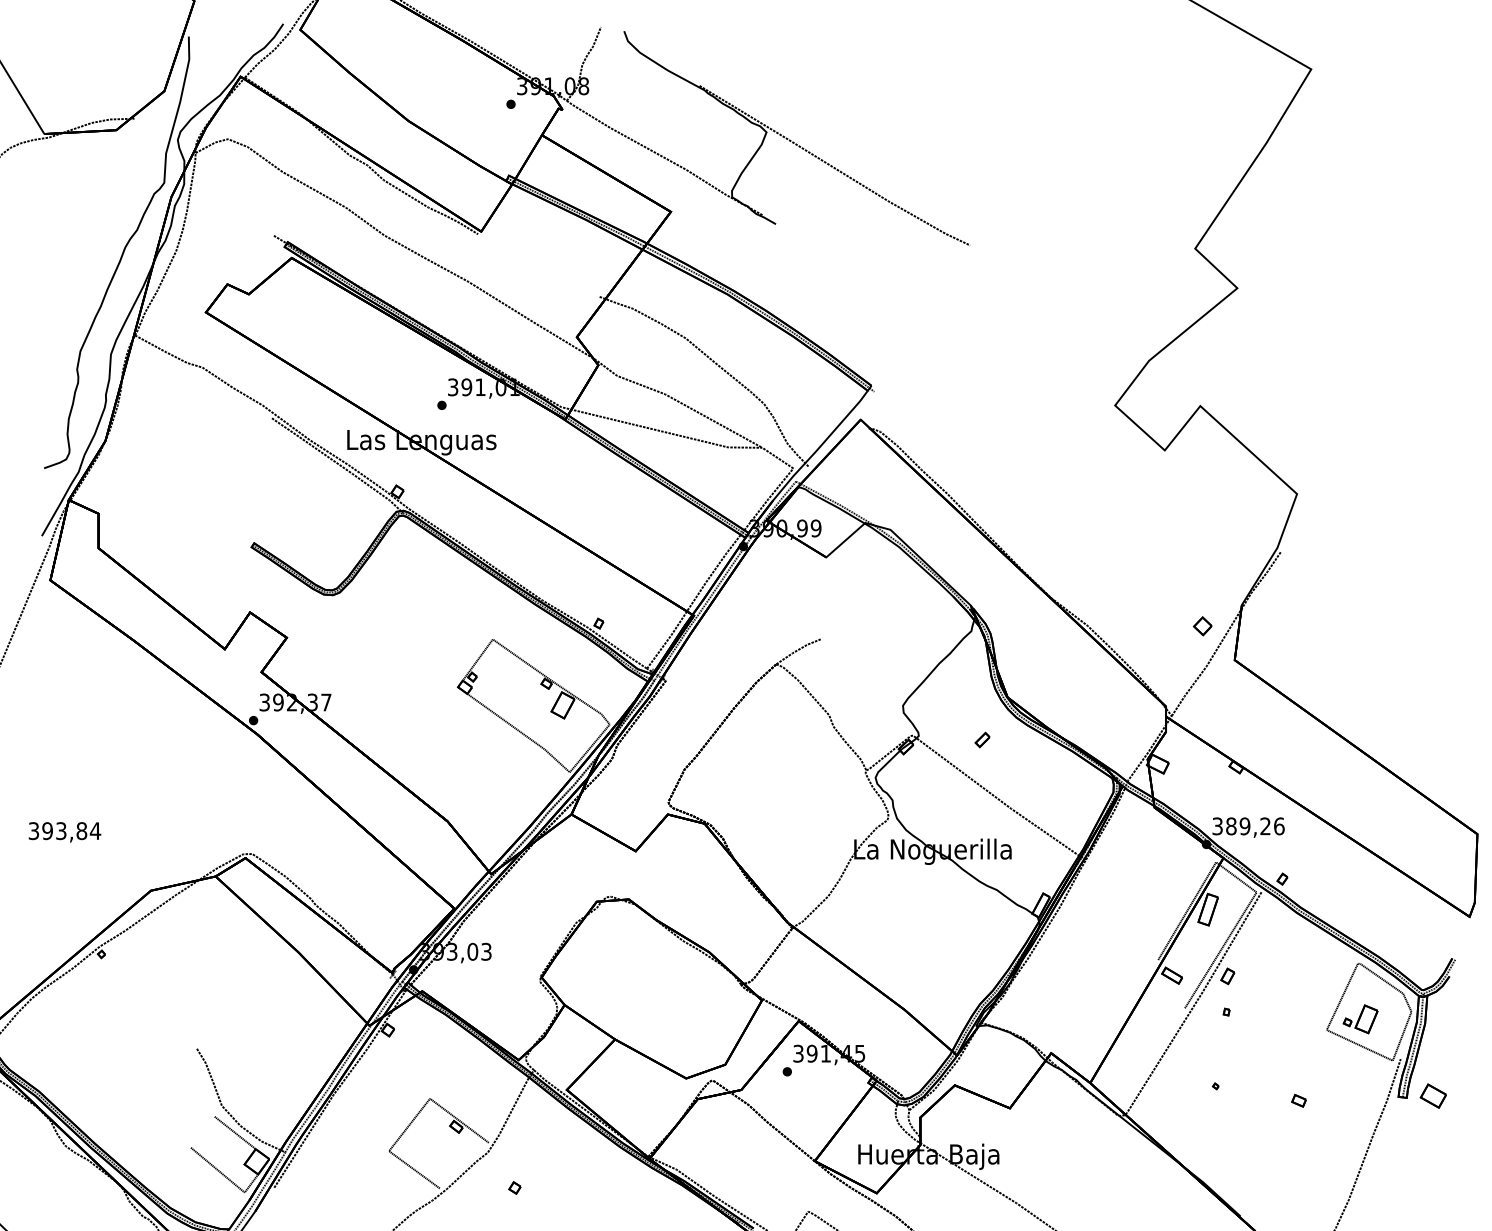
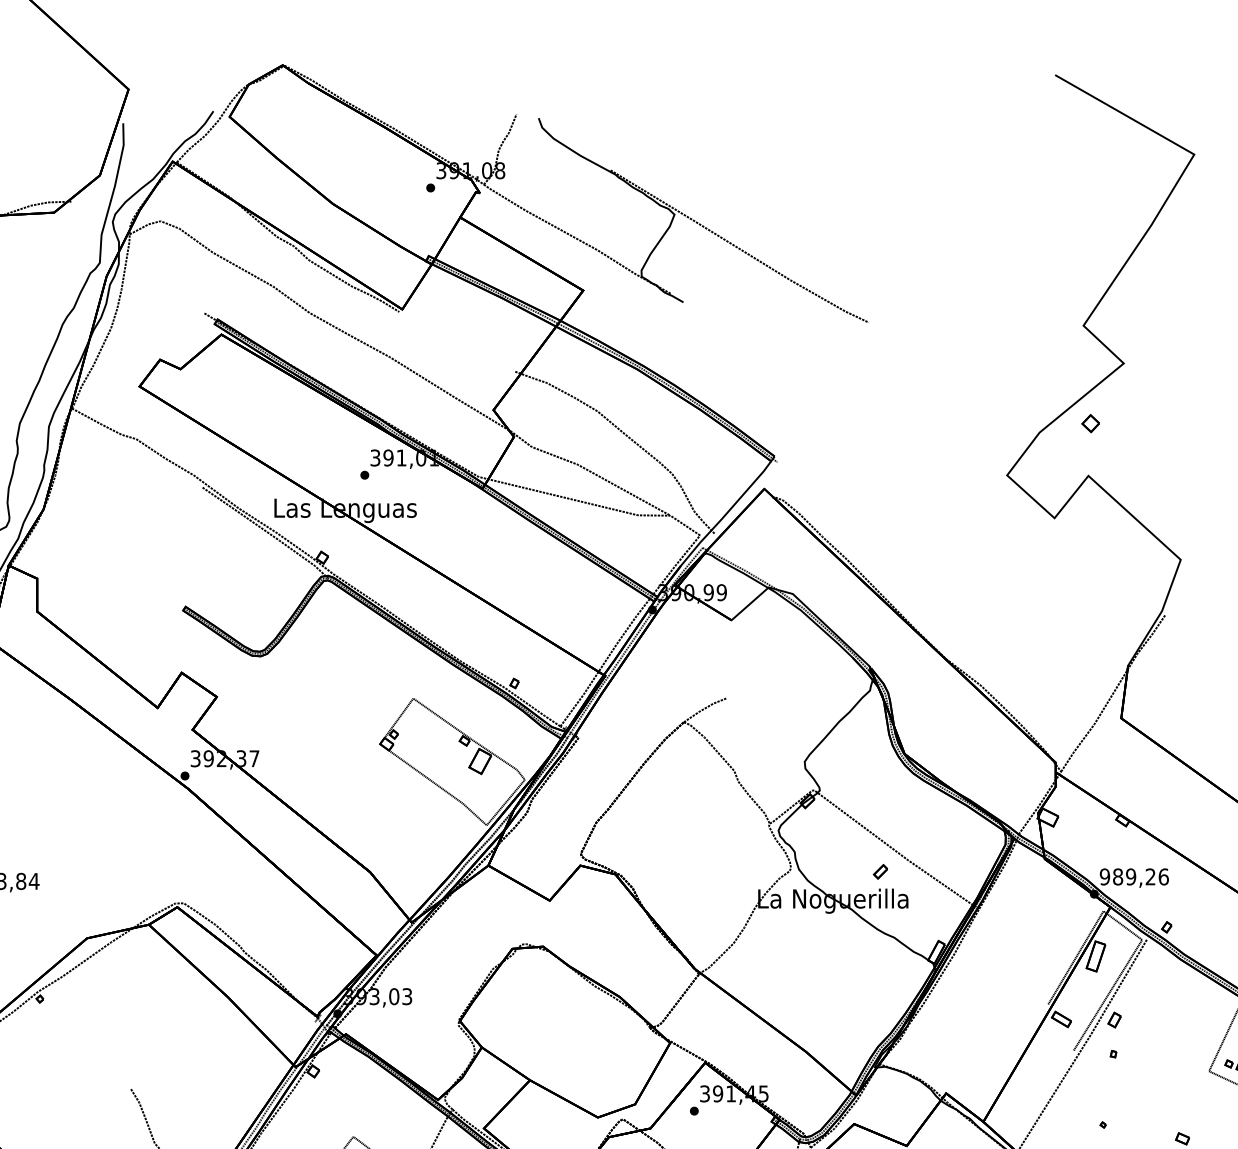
part: (1202, 626) -> (1090, 423), moved
part: (982, 739) -> (880, 871), moved
text: (1217, 826) -> (1104, 877), 389,26 -> 989,26

